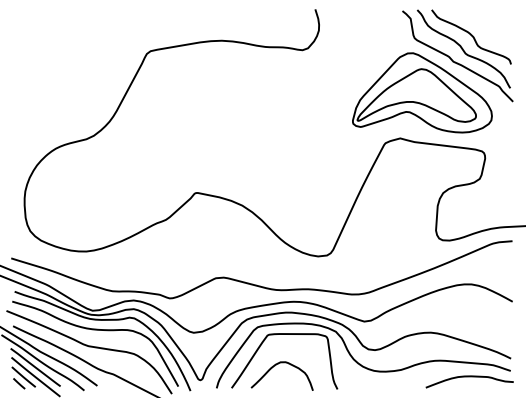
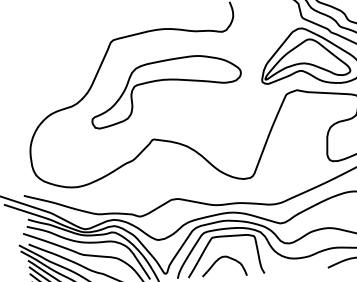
part: (218, 112) -> (165, 80), added

